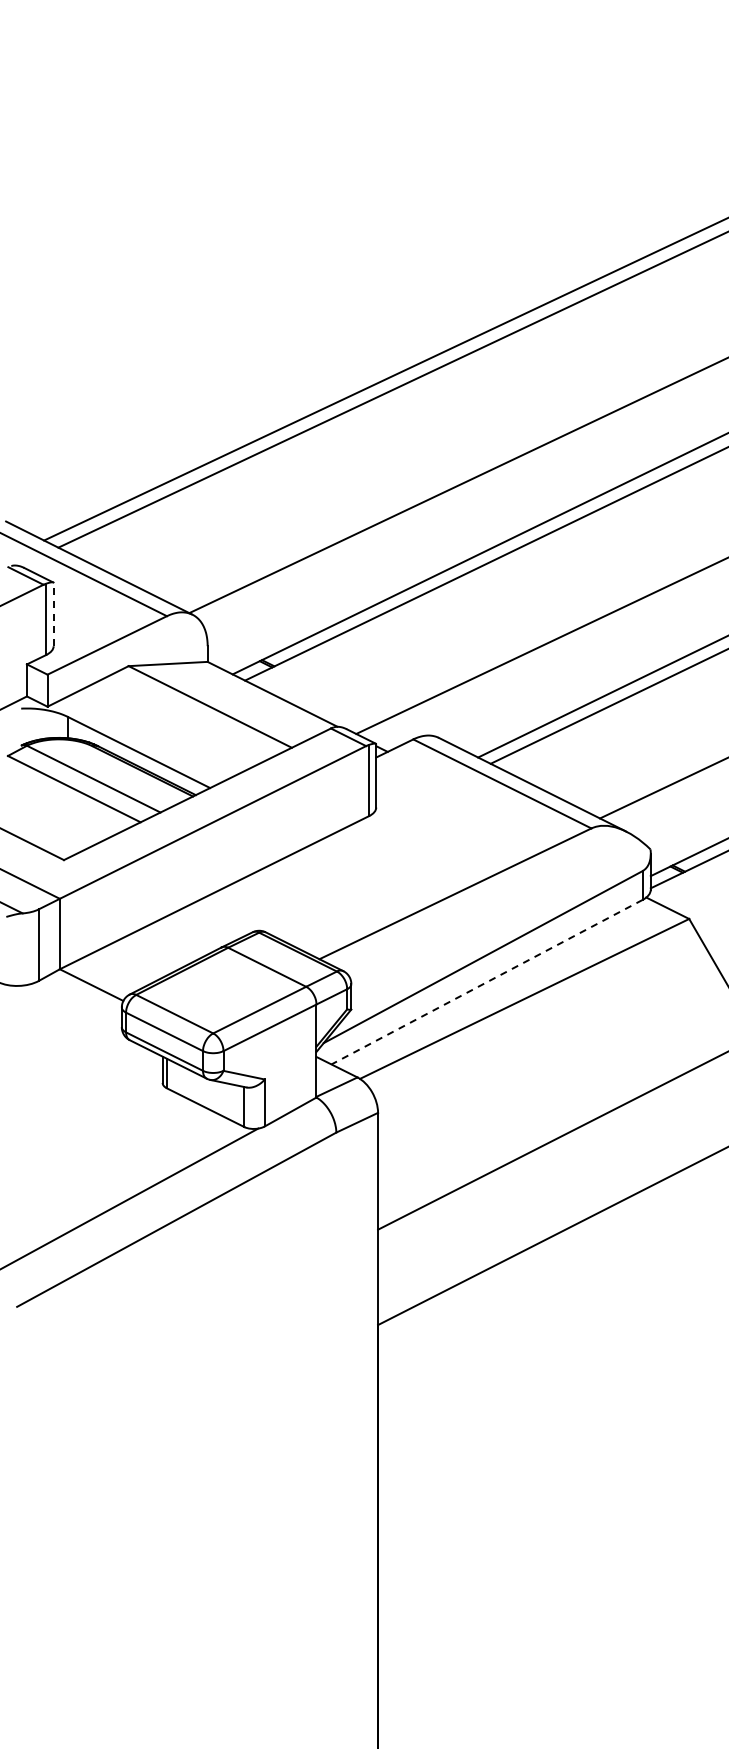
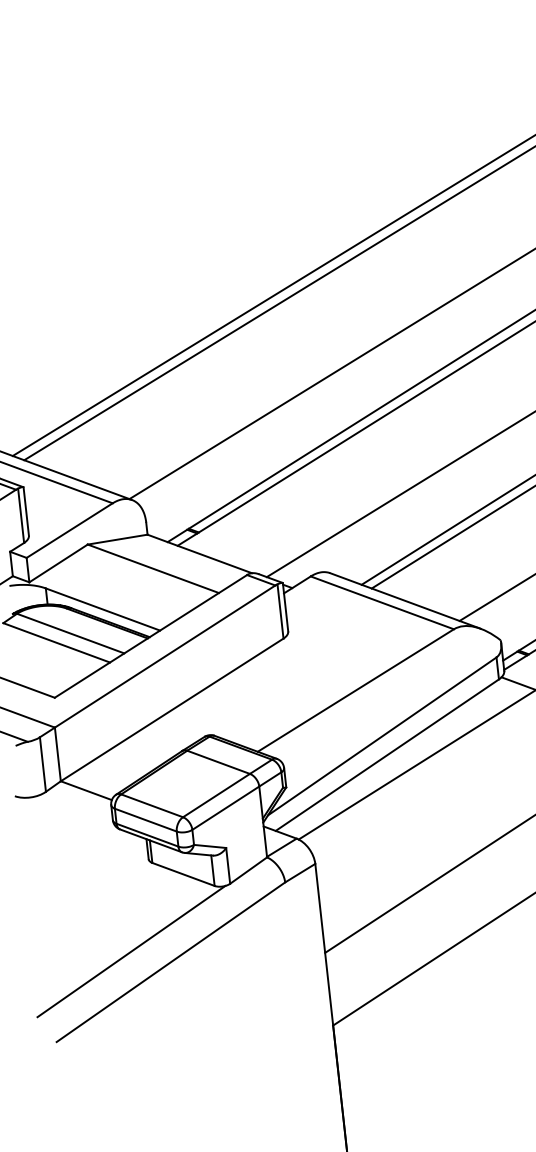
line: (53, 614) -> (26, 511), dashed -> solid
line: (486, 982) -> (386, 755), dashed -> solid

